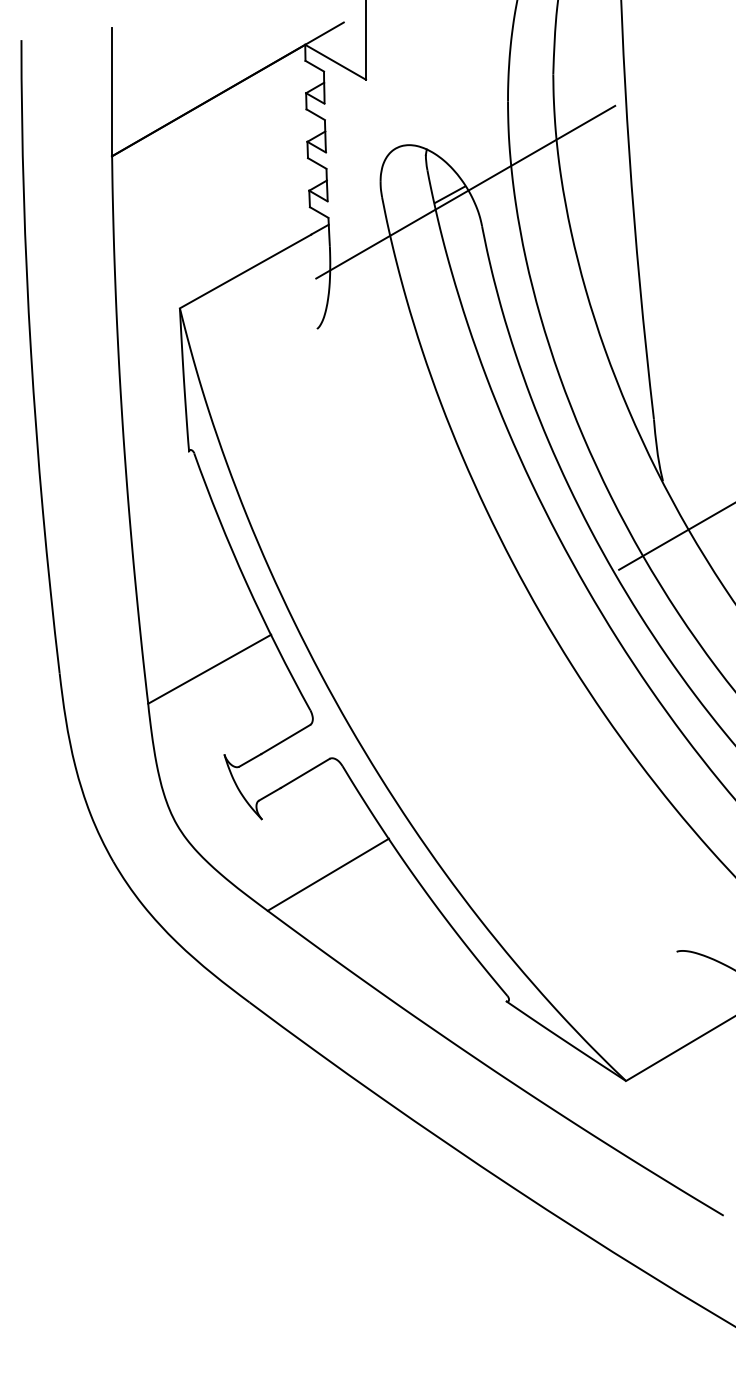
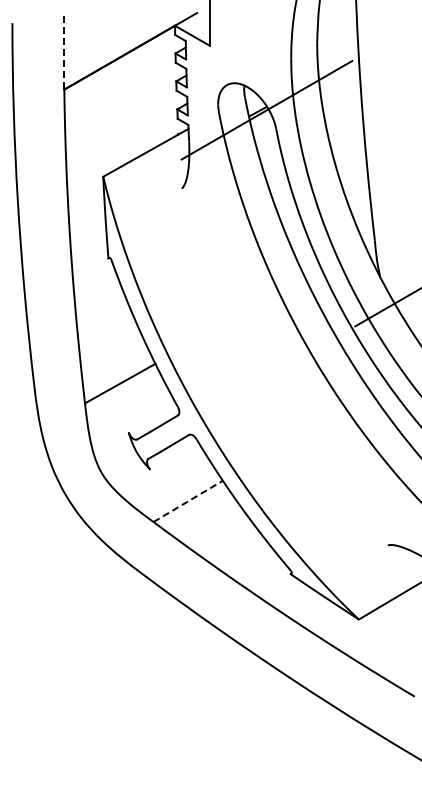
line: (112, 93) -> (64, 53), solid -> dashed
line: (328, 875) -> (188, 501), solid -> dashed

